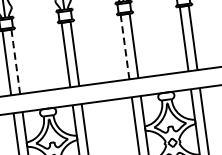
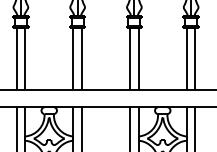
line: (125, 47) -> (130, 59), dashed -> solid
line: (16, 62) -> (25, 59), dashed -> solid

